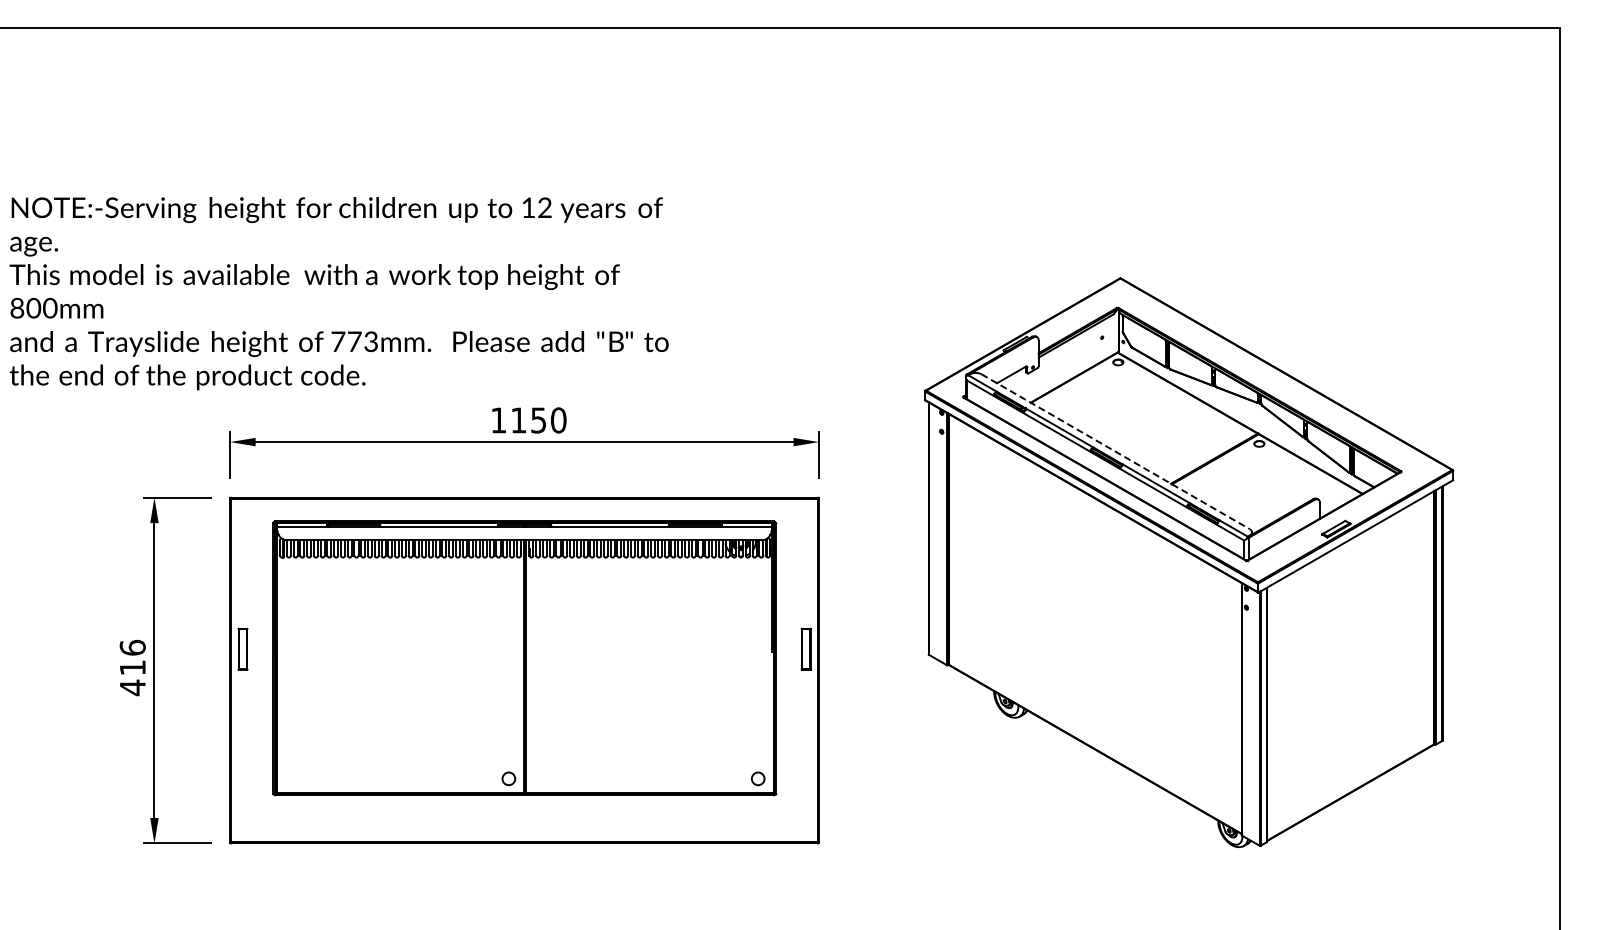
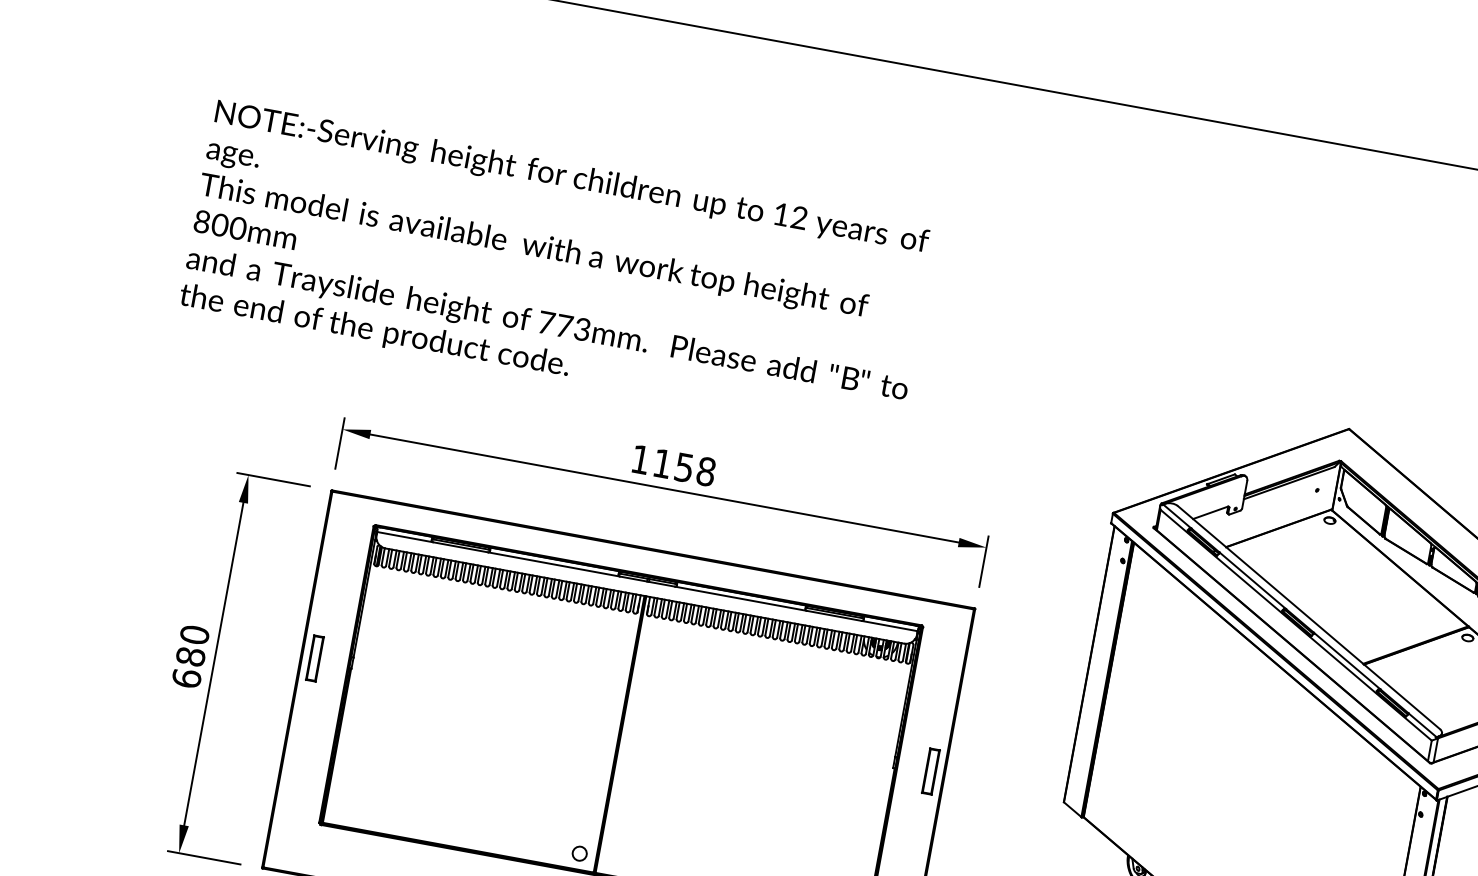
text: (338, 293) -> (556, 270), moved
text: (558, 420) -> (705, 471), 1150 -> 1158
line: (1115, 451) -> (1308, 617), dashed -> solid
text: (132, 667) -> (190, 656), 416 -> 680

